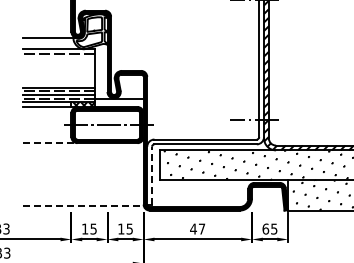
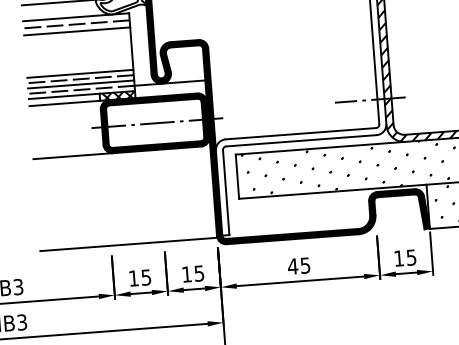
line: (59, 58) -> (77, 30), added
line: (50, 143) -> (73, 156), dashed -> solid
line: (152, 175) -> (226, 192), dashed -> solid
line: (83, 205) -> (128, 244), dashed -> solid
text: (201, 228) -> (304, 264), 47 -> 45
text: (265, 228) -> (398, 257), 65 -> 15

